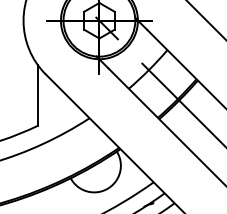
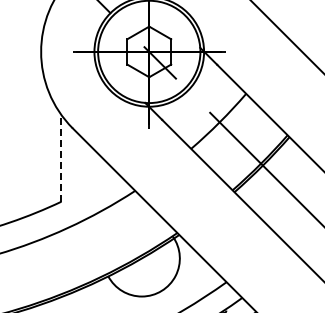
line: (37, 94) -> (61, 157), solid -> dashed

